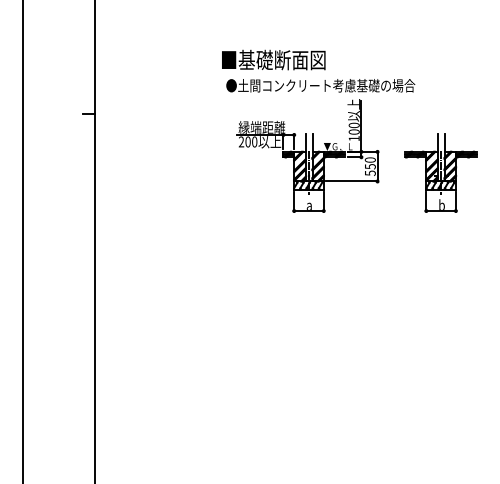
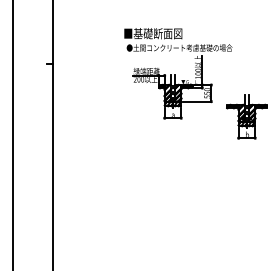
part: (440, 172) -> (246, 116), moved

